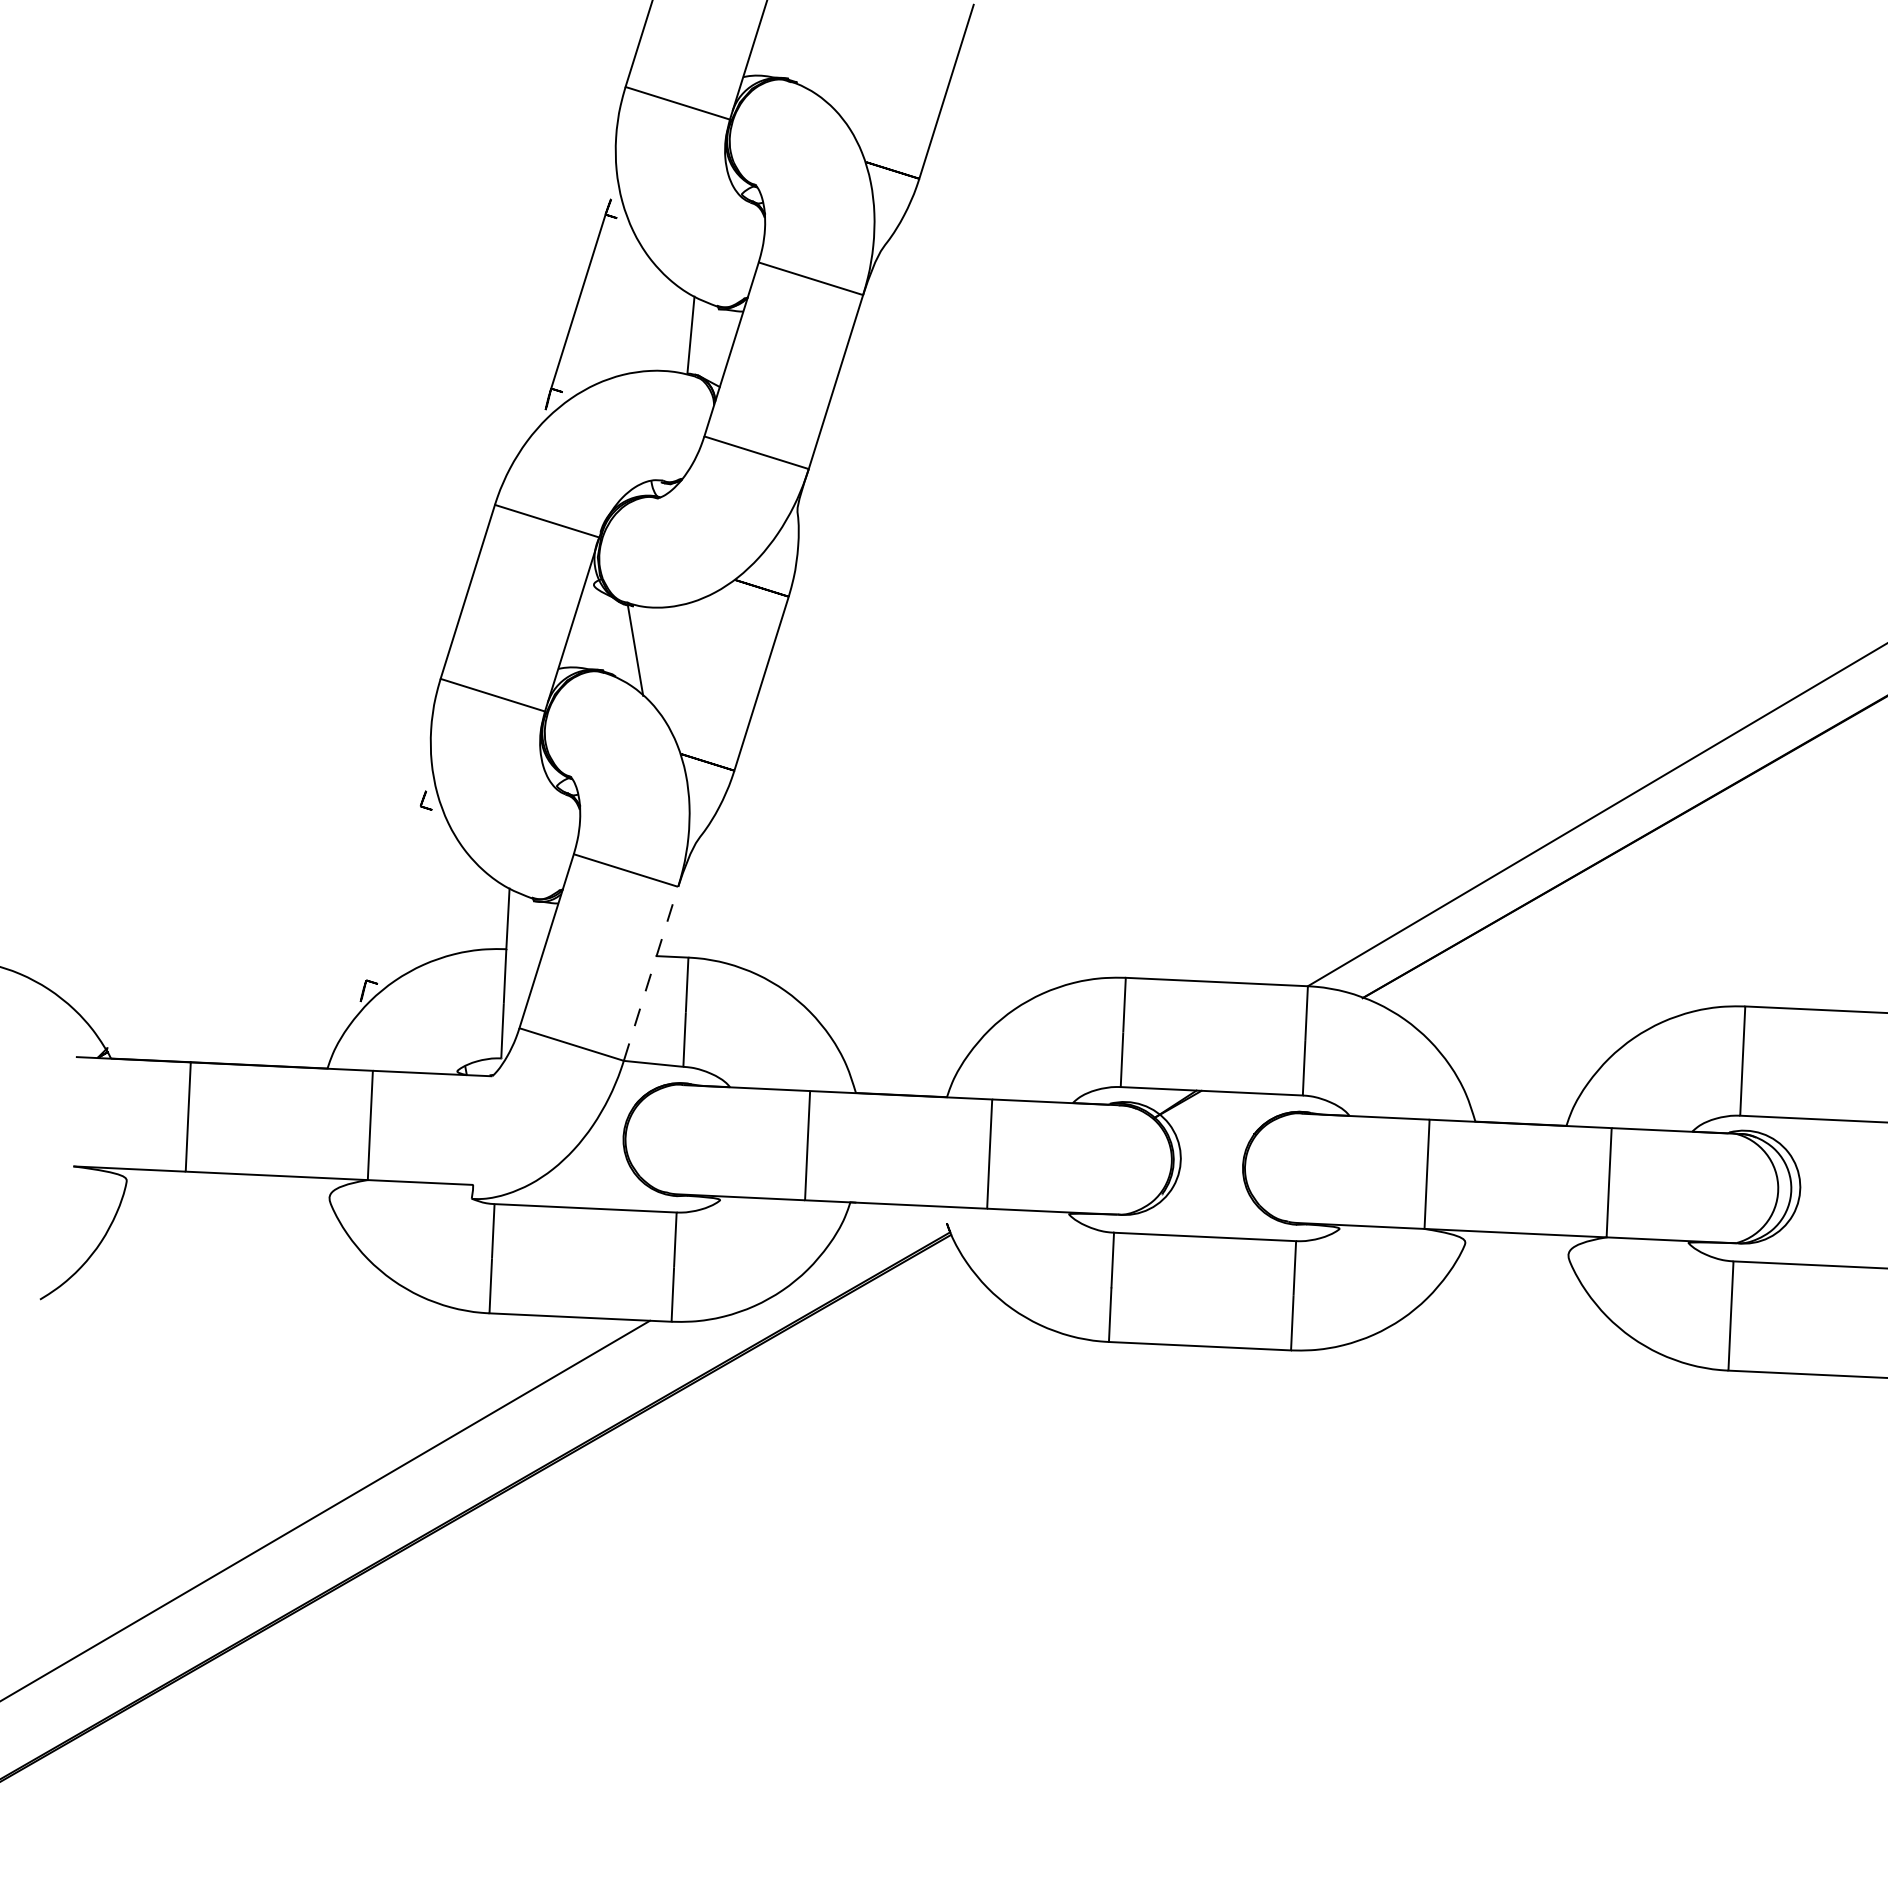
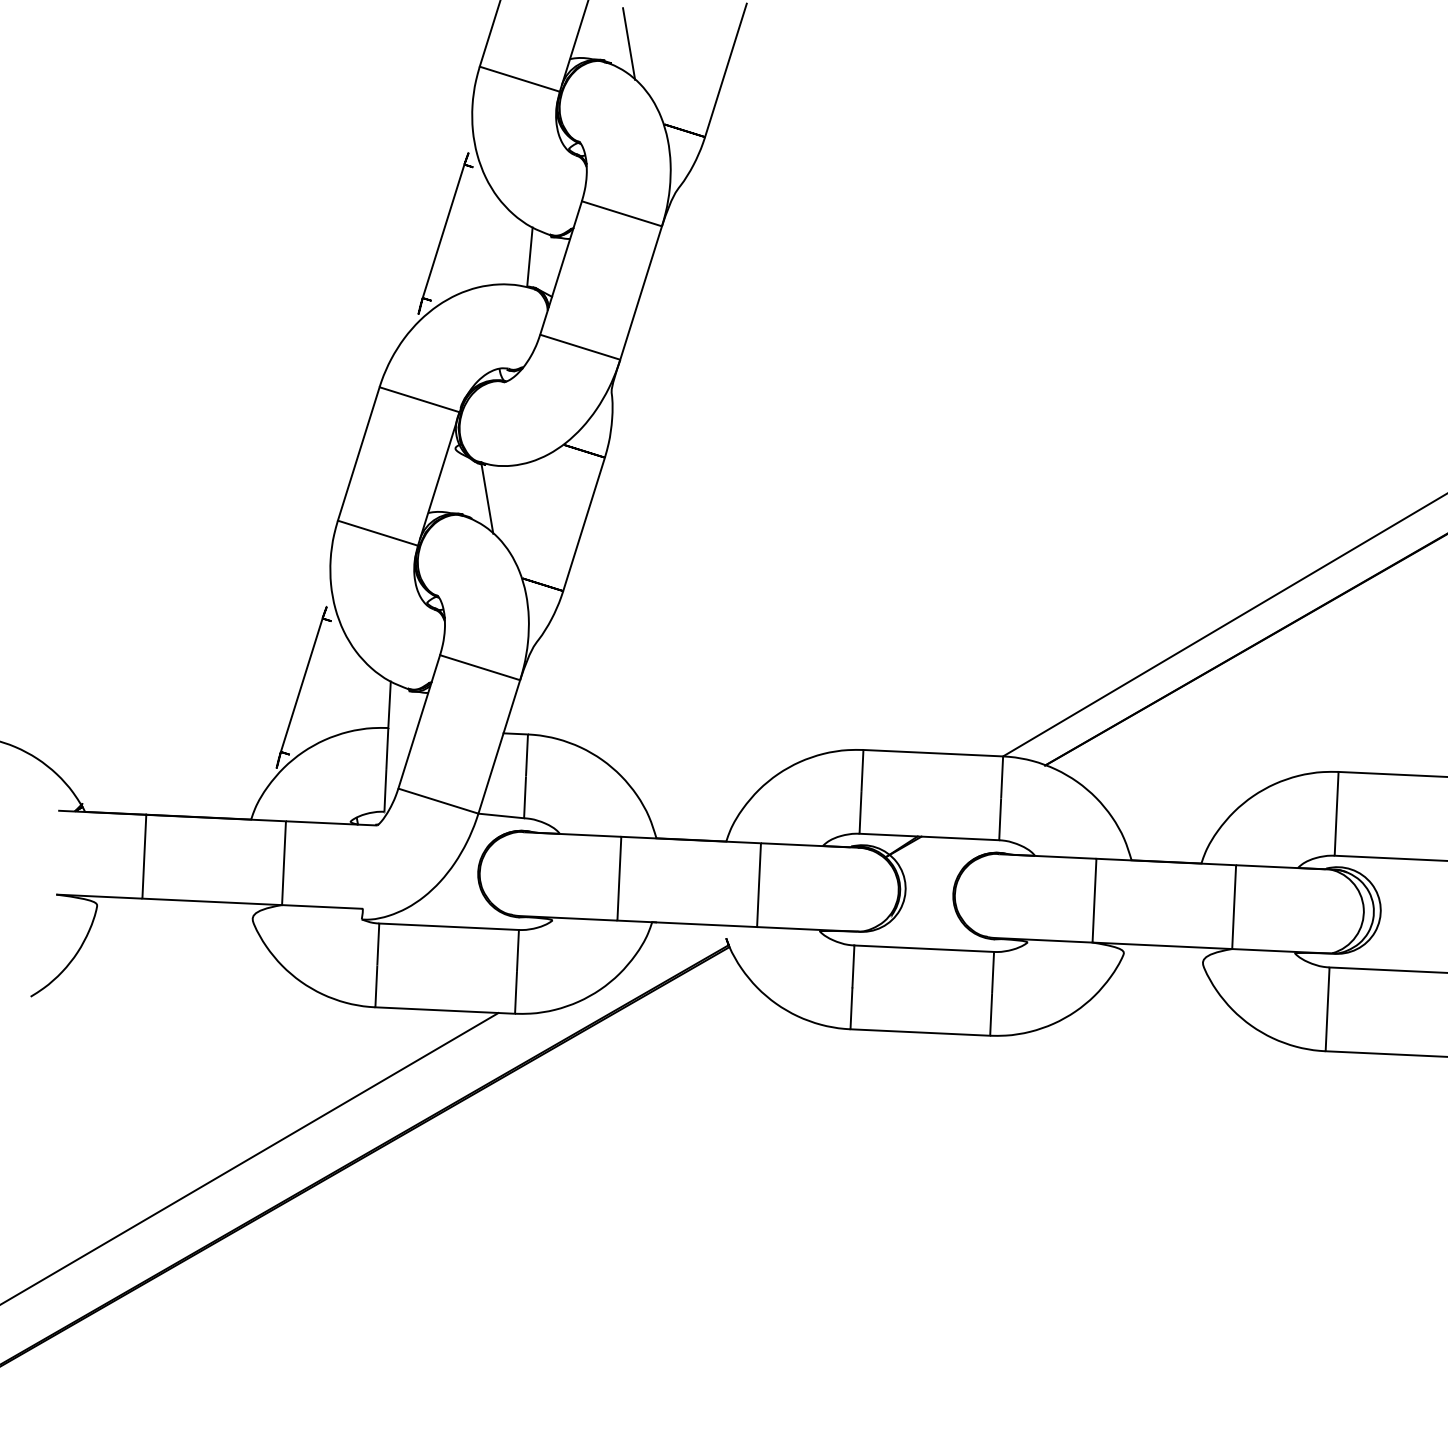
line: (820, 56) -> (629, 43), added
line: (393, 892) -> (301, 684), added
line: (651, 973) -> (499, 746), dashed -> solid

